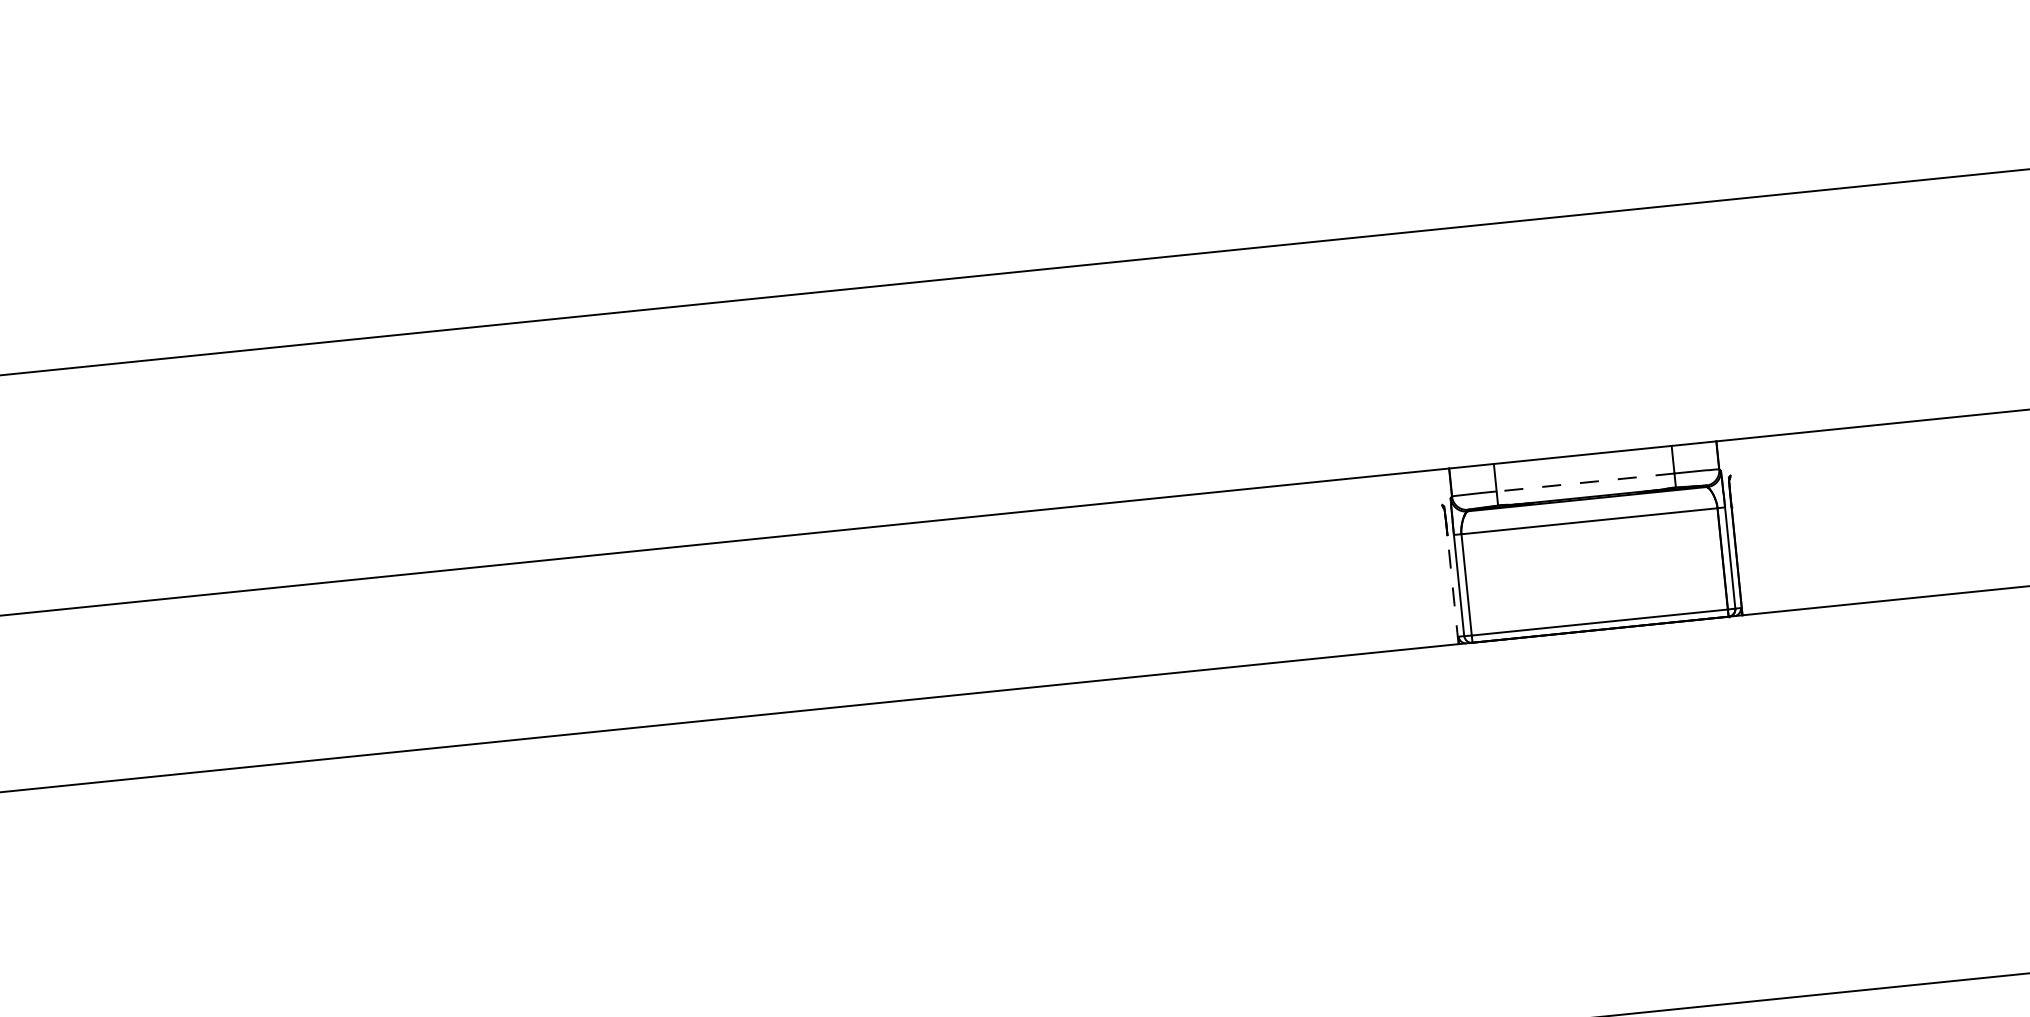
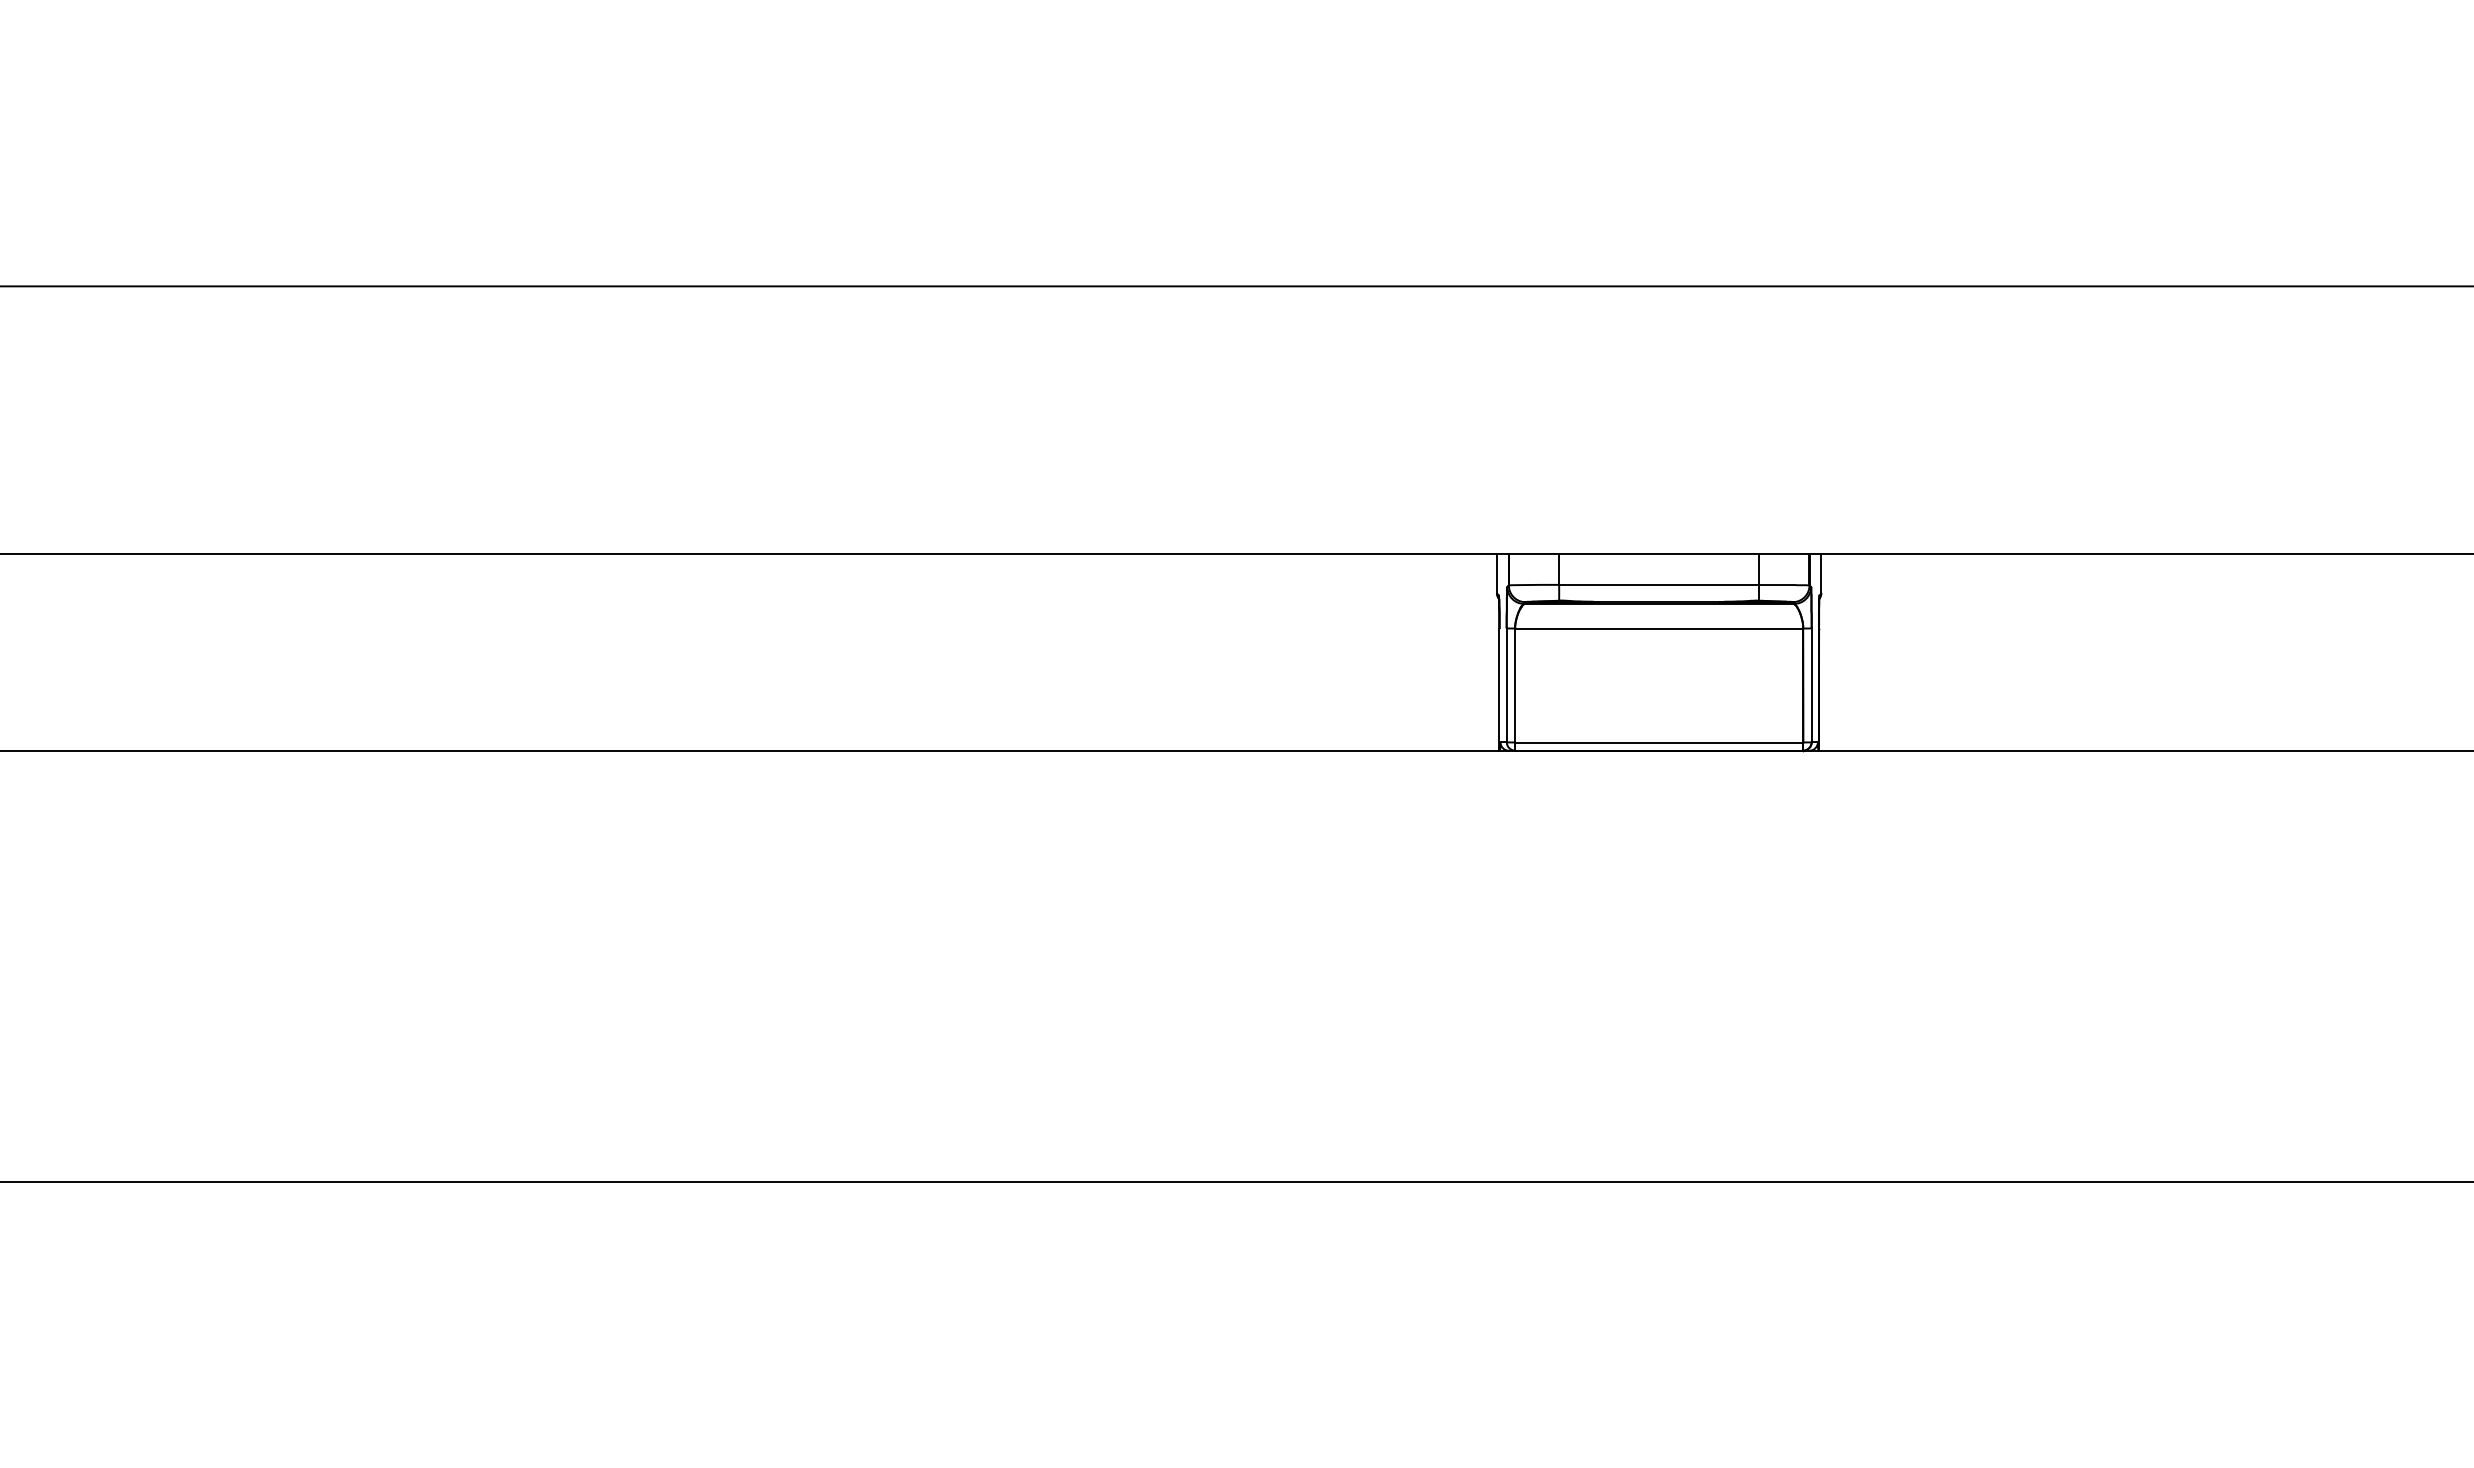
line: (1728, 457) -> (1821, 573), added
line: (1585, 483) -> (1658, 585), dashed -> solid
line: (1440, 486) -> (1497, 573), added
line: (1453, 589) -> (1499, 689), dashed -> solid

